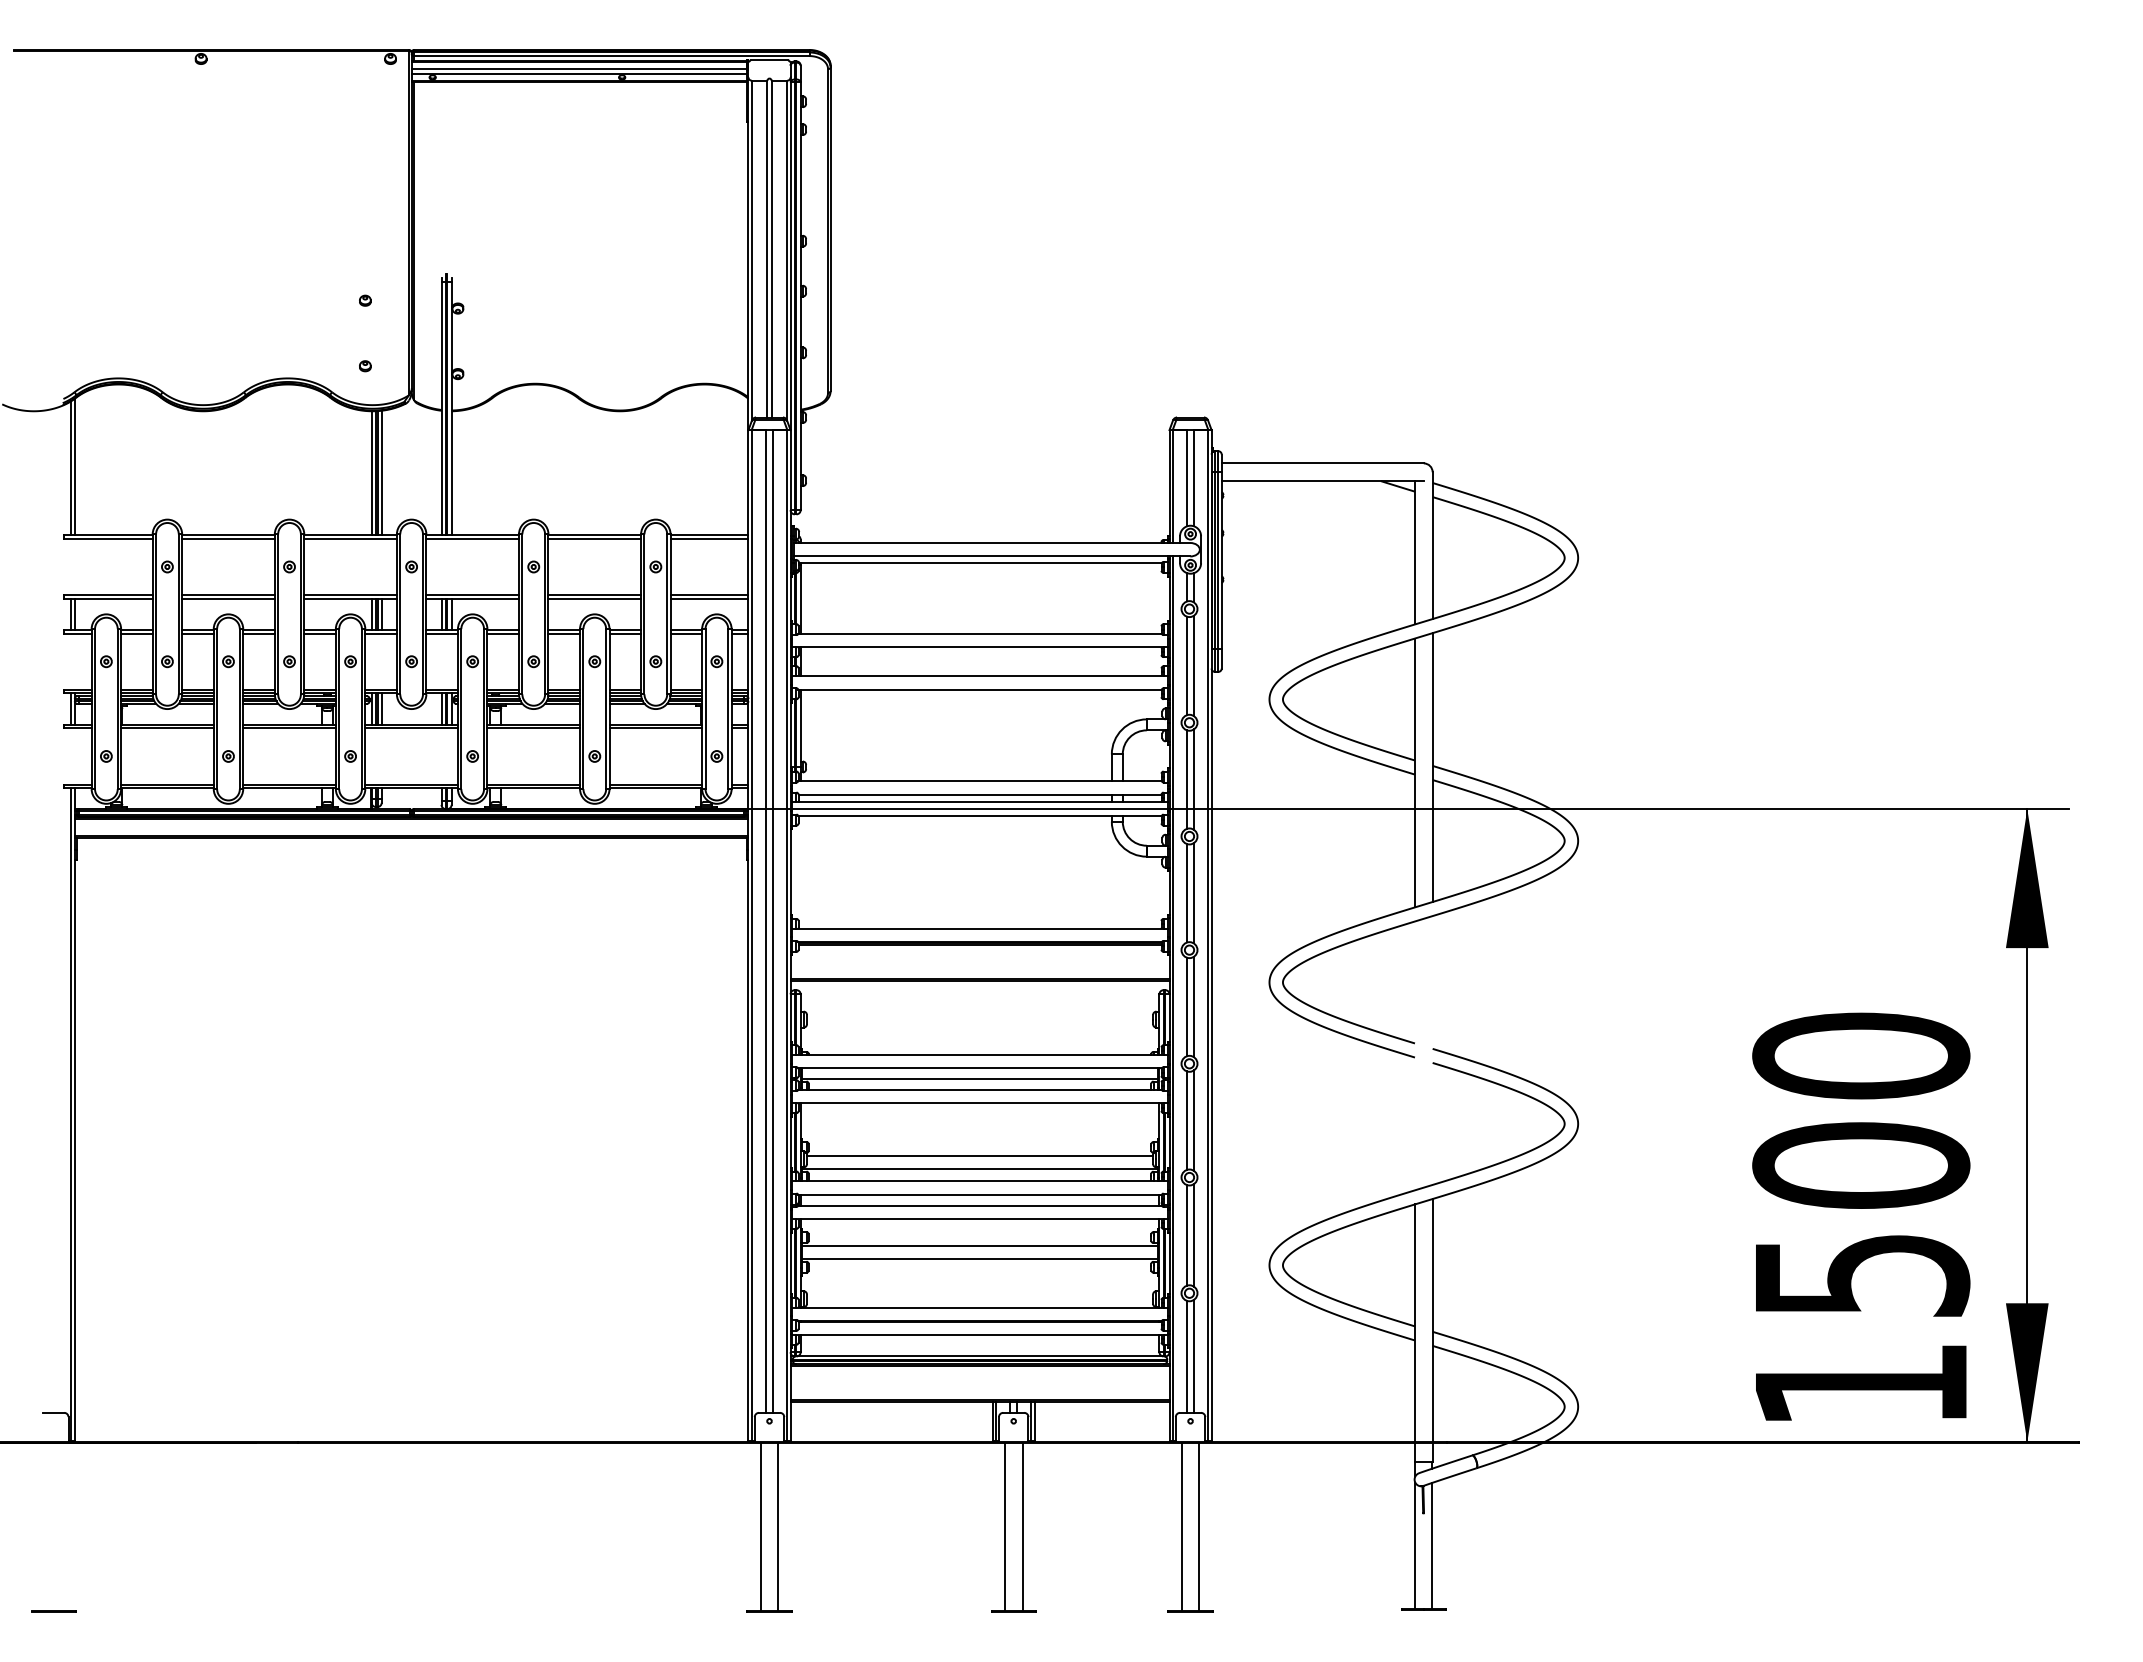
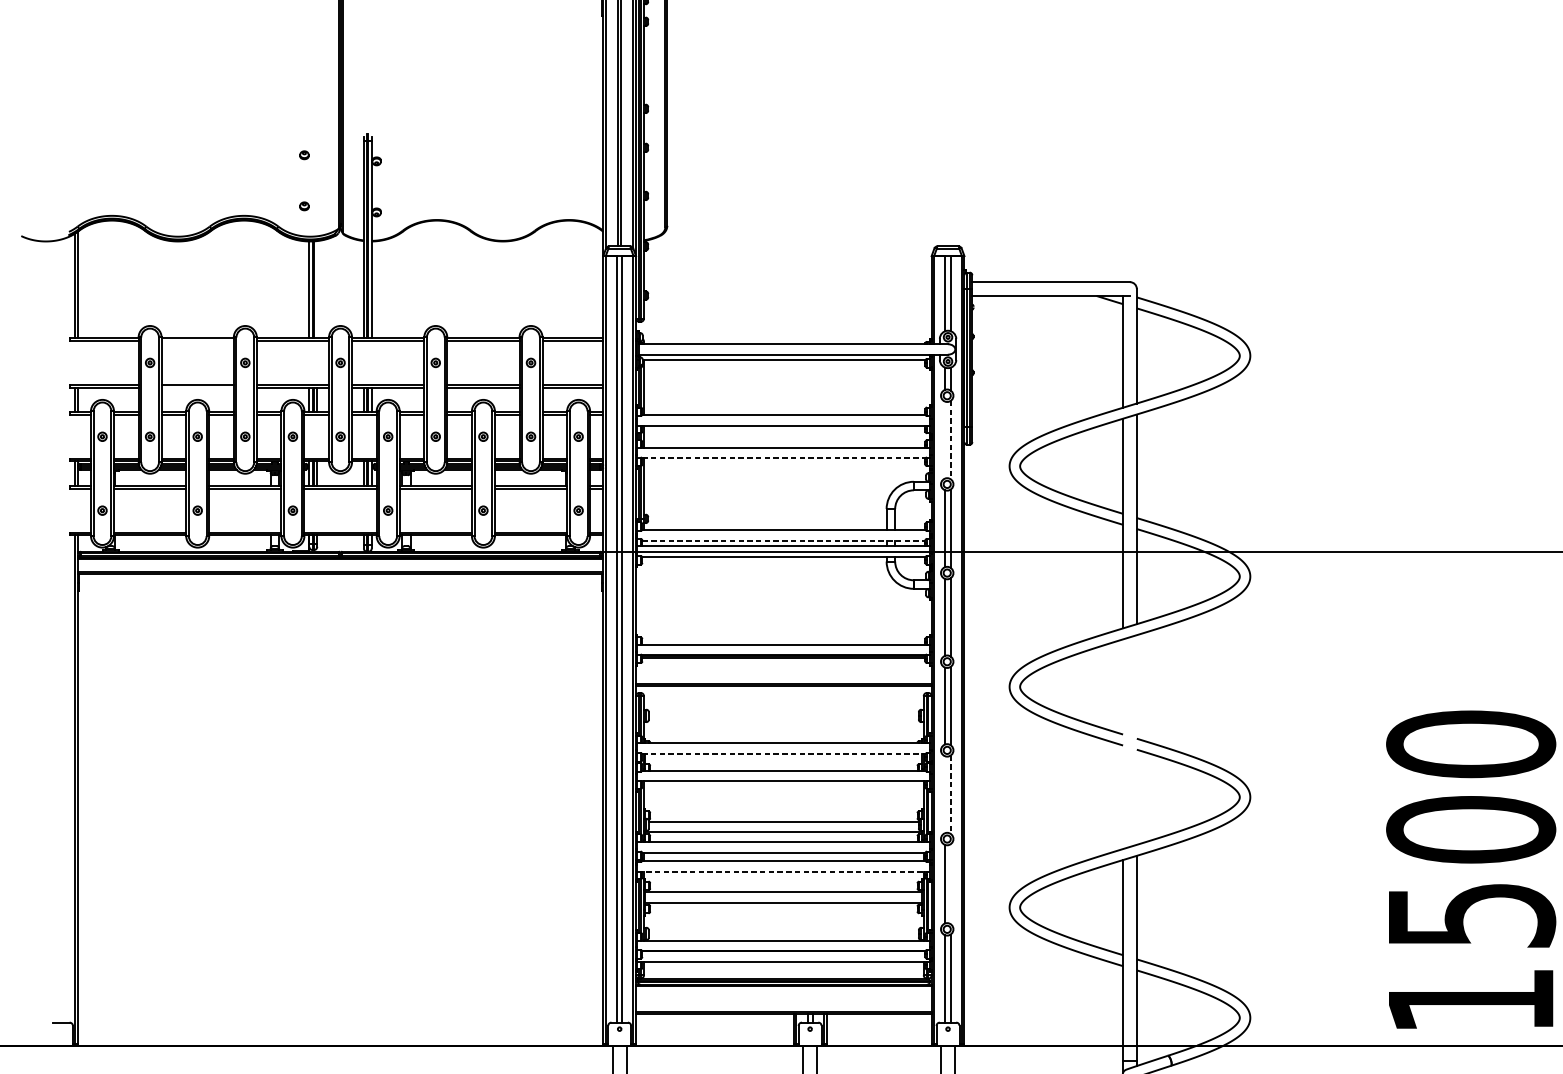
line: (381, 472) -> (317, 289), removed
line: (228, 538) -> (197, 340), removed
line: (228, 598) -> (197, 387), removed
line: (1187, 665) -> (945, 439), removed
line: (1193, 666) -> (950, 440), solid -> dashed
line: (980, 689) -> (784, 458), solid -> dashed
line: (980, 794) -> (784, 540), solid -> dashed
line: (980, 1068) -> (784, 754), solid -> dashed
line: (979, 1078) -> (783, 761), removed
line: (1187, 1120) -> (945, 794), removed
line: (1193, 1121) -> (950, 795), solid -> dashed
line: (980, 1219) -> (784, 871), solid -> dashed
line: (1193, 1235) -> (950, 884), removed

